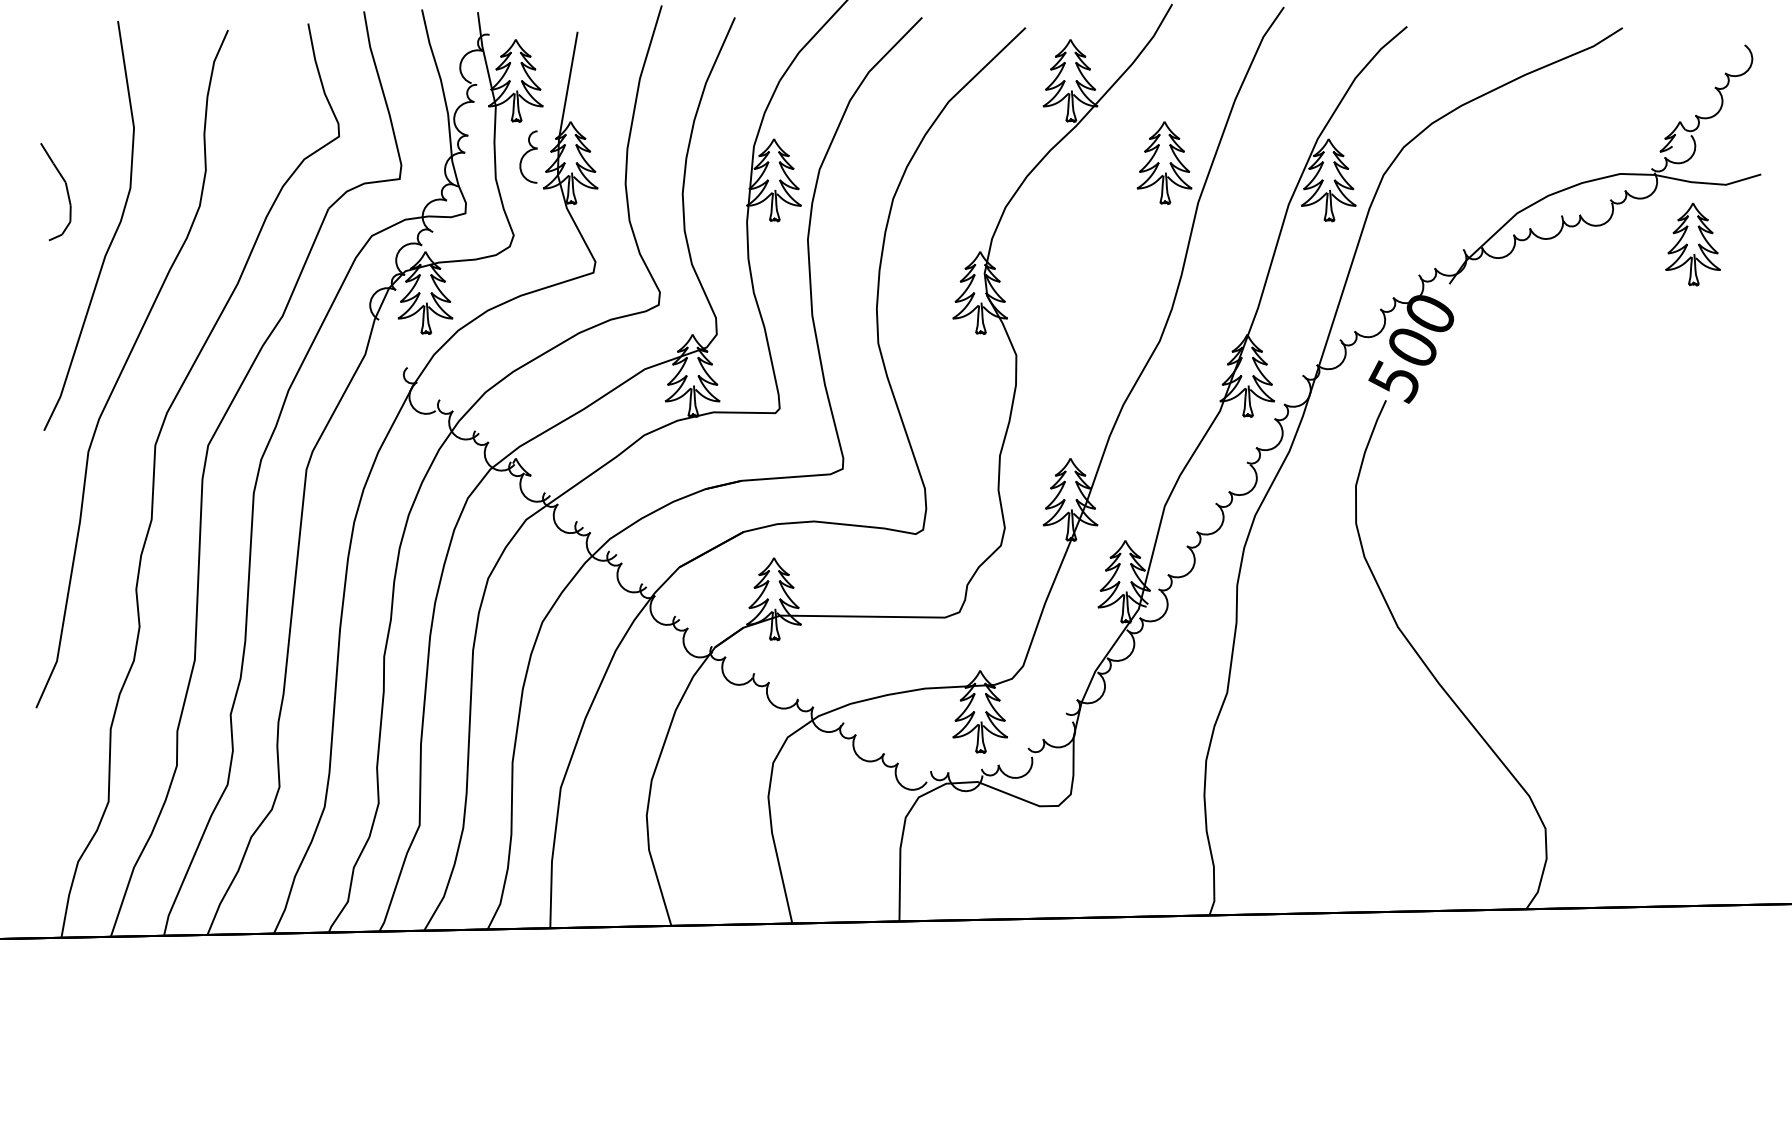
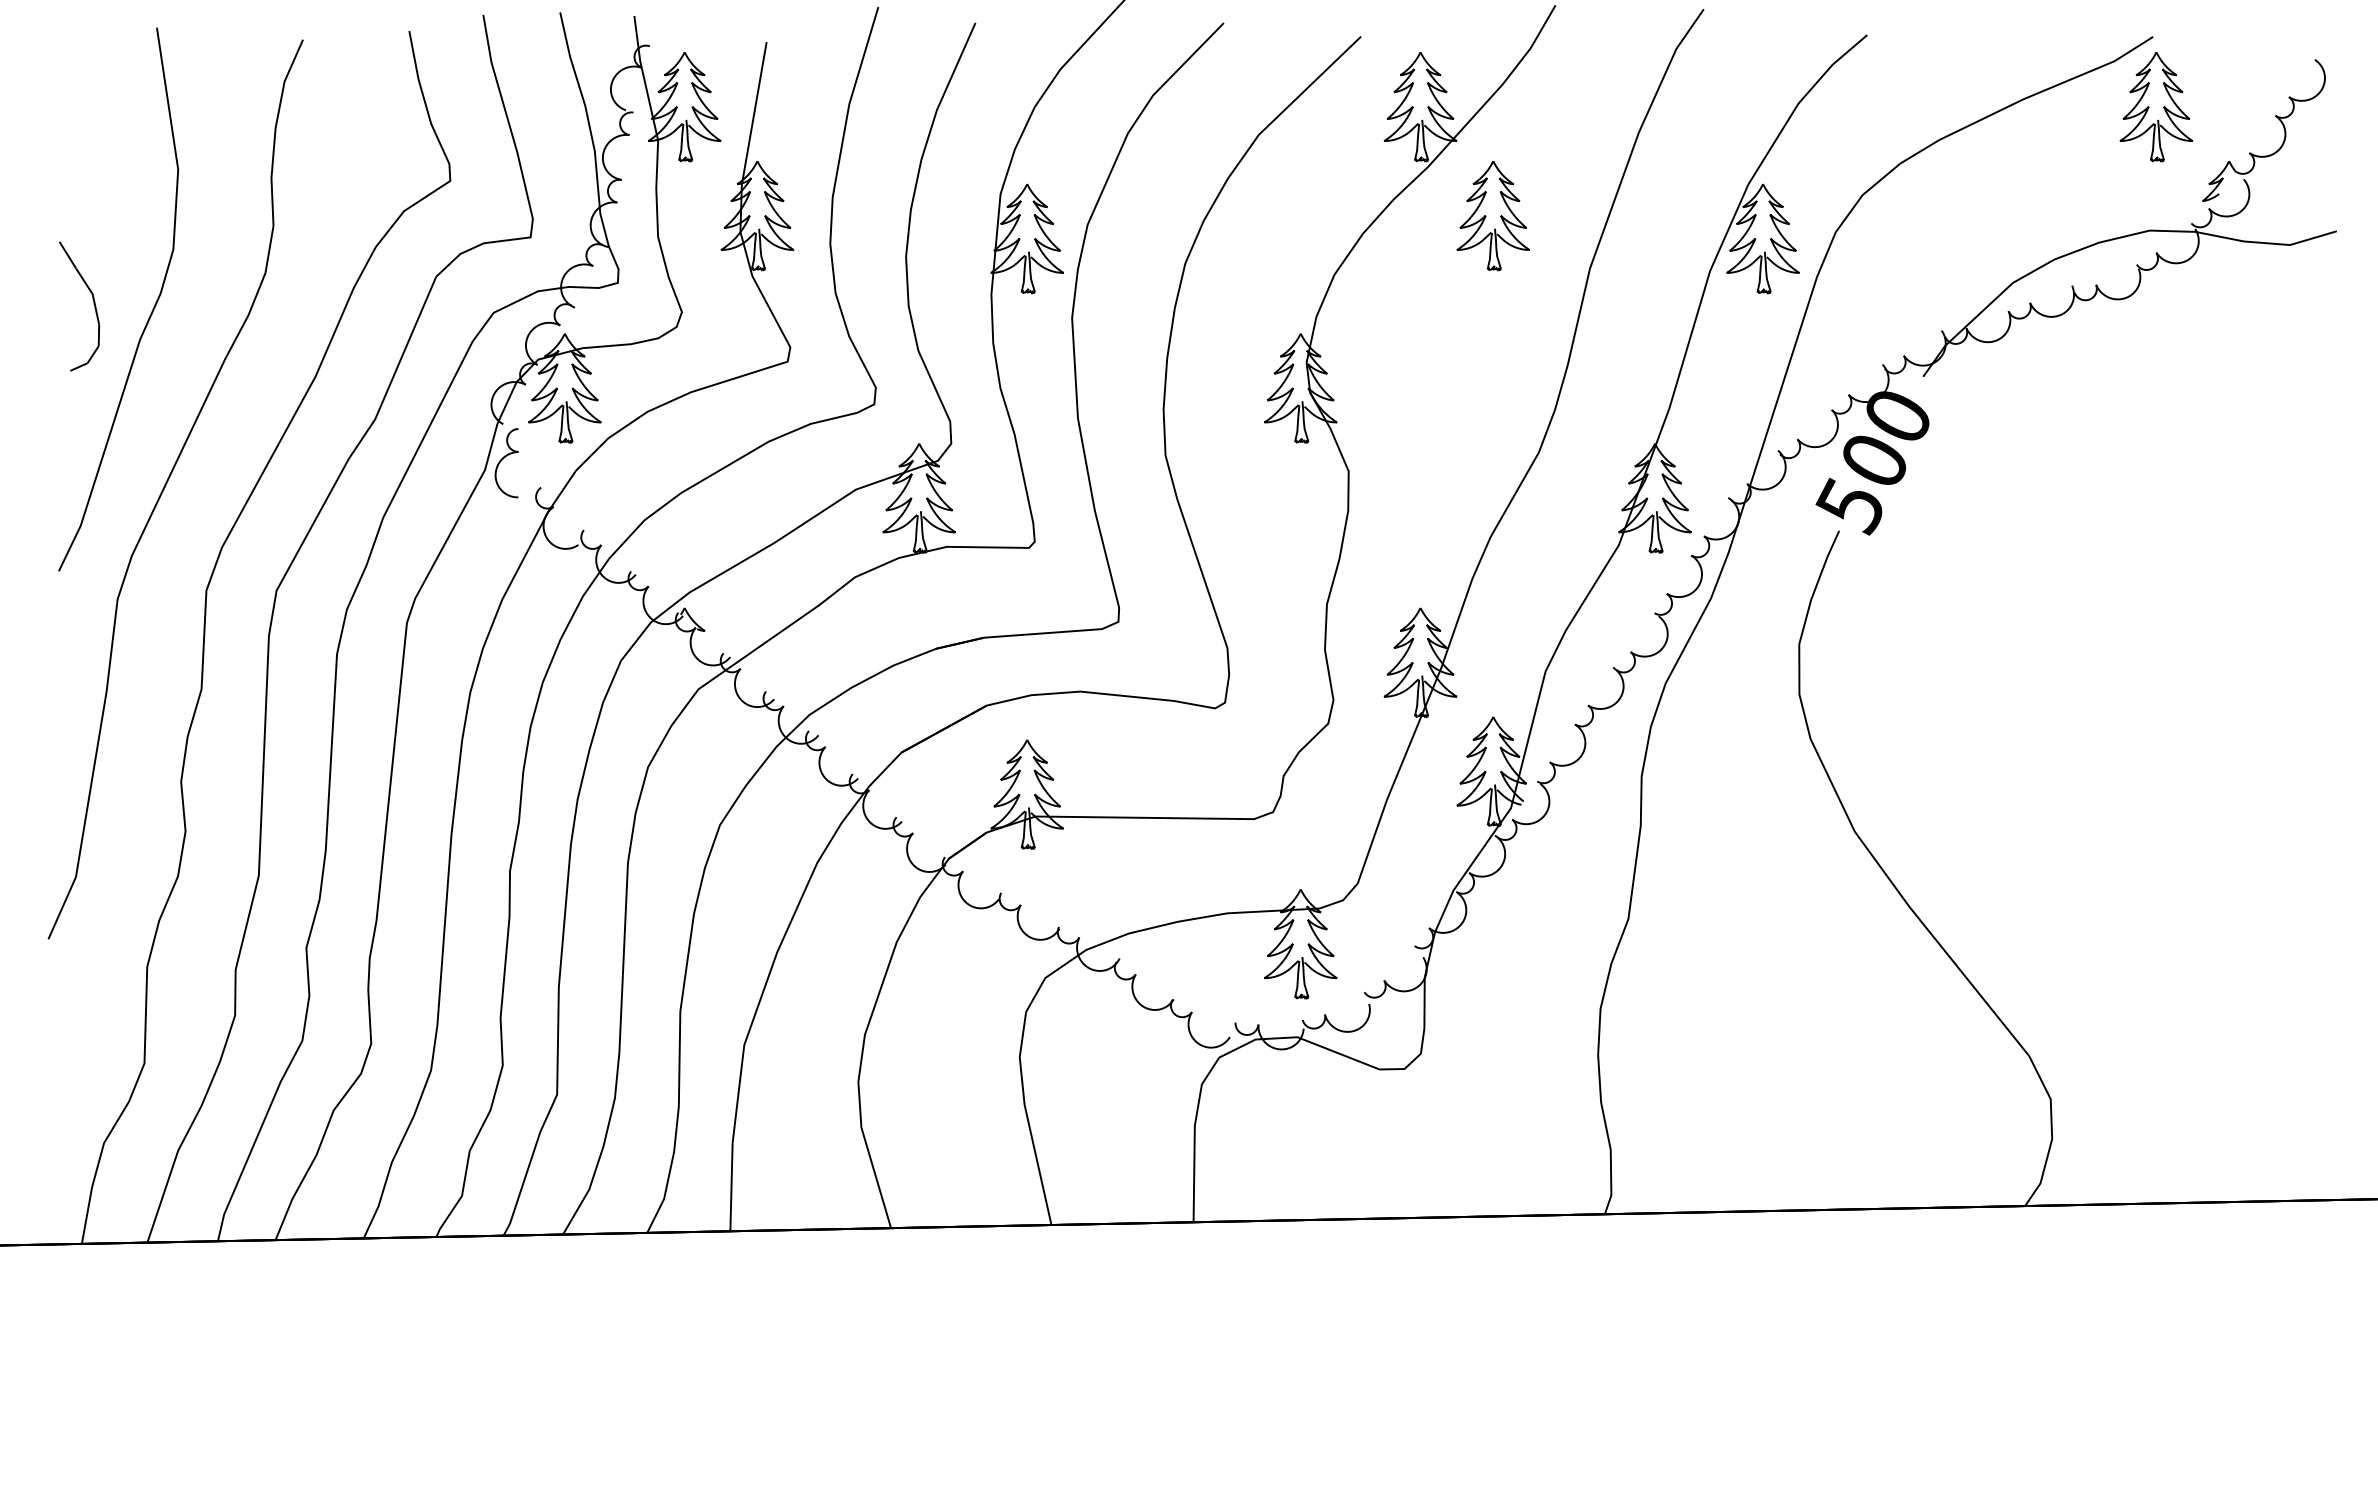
part: (528, 157) -> (506, 463), moved
part: (1163, 163) -> (1492, 216), moved
curve: (66, 189) -> (93, 303), moved
part: (1693, 244) -> (2156, 107), moved

